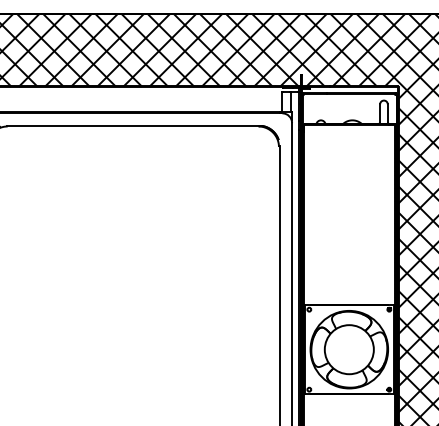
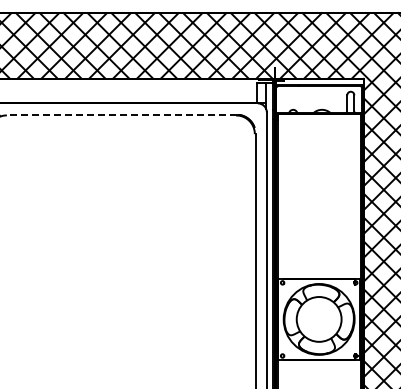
line: (131, 125) -> (120, 114), solid -> dashed

